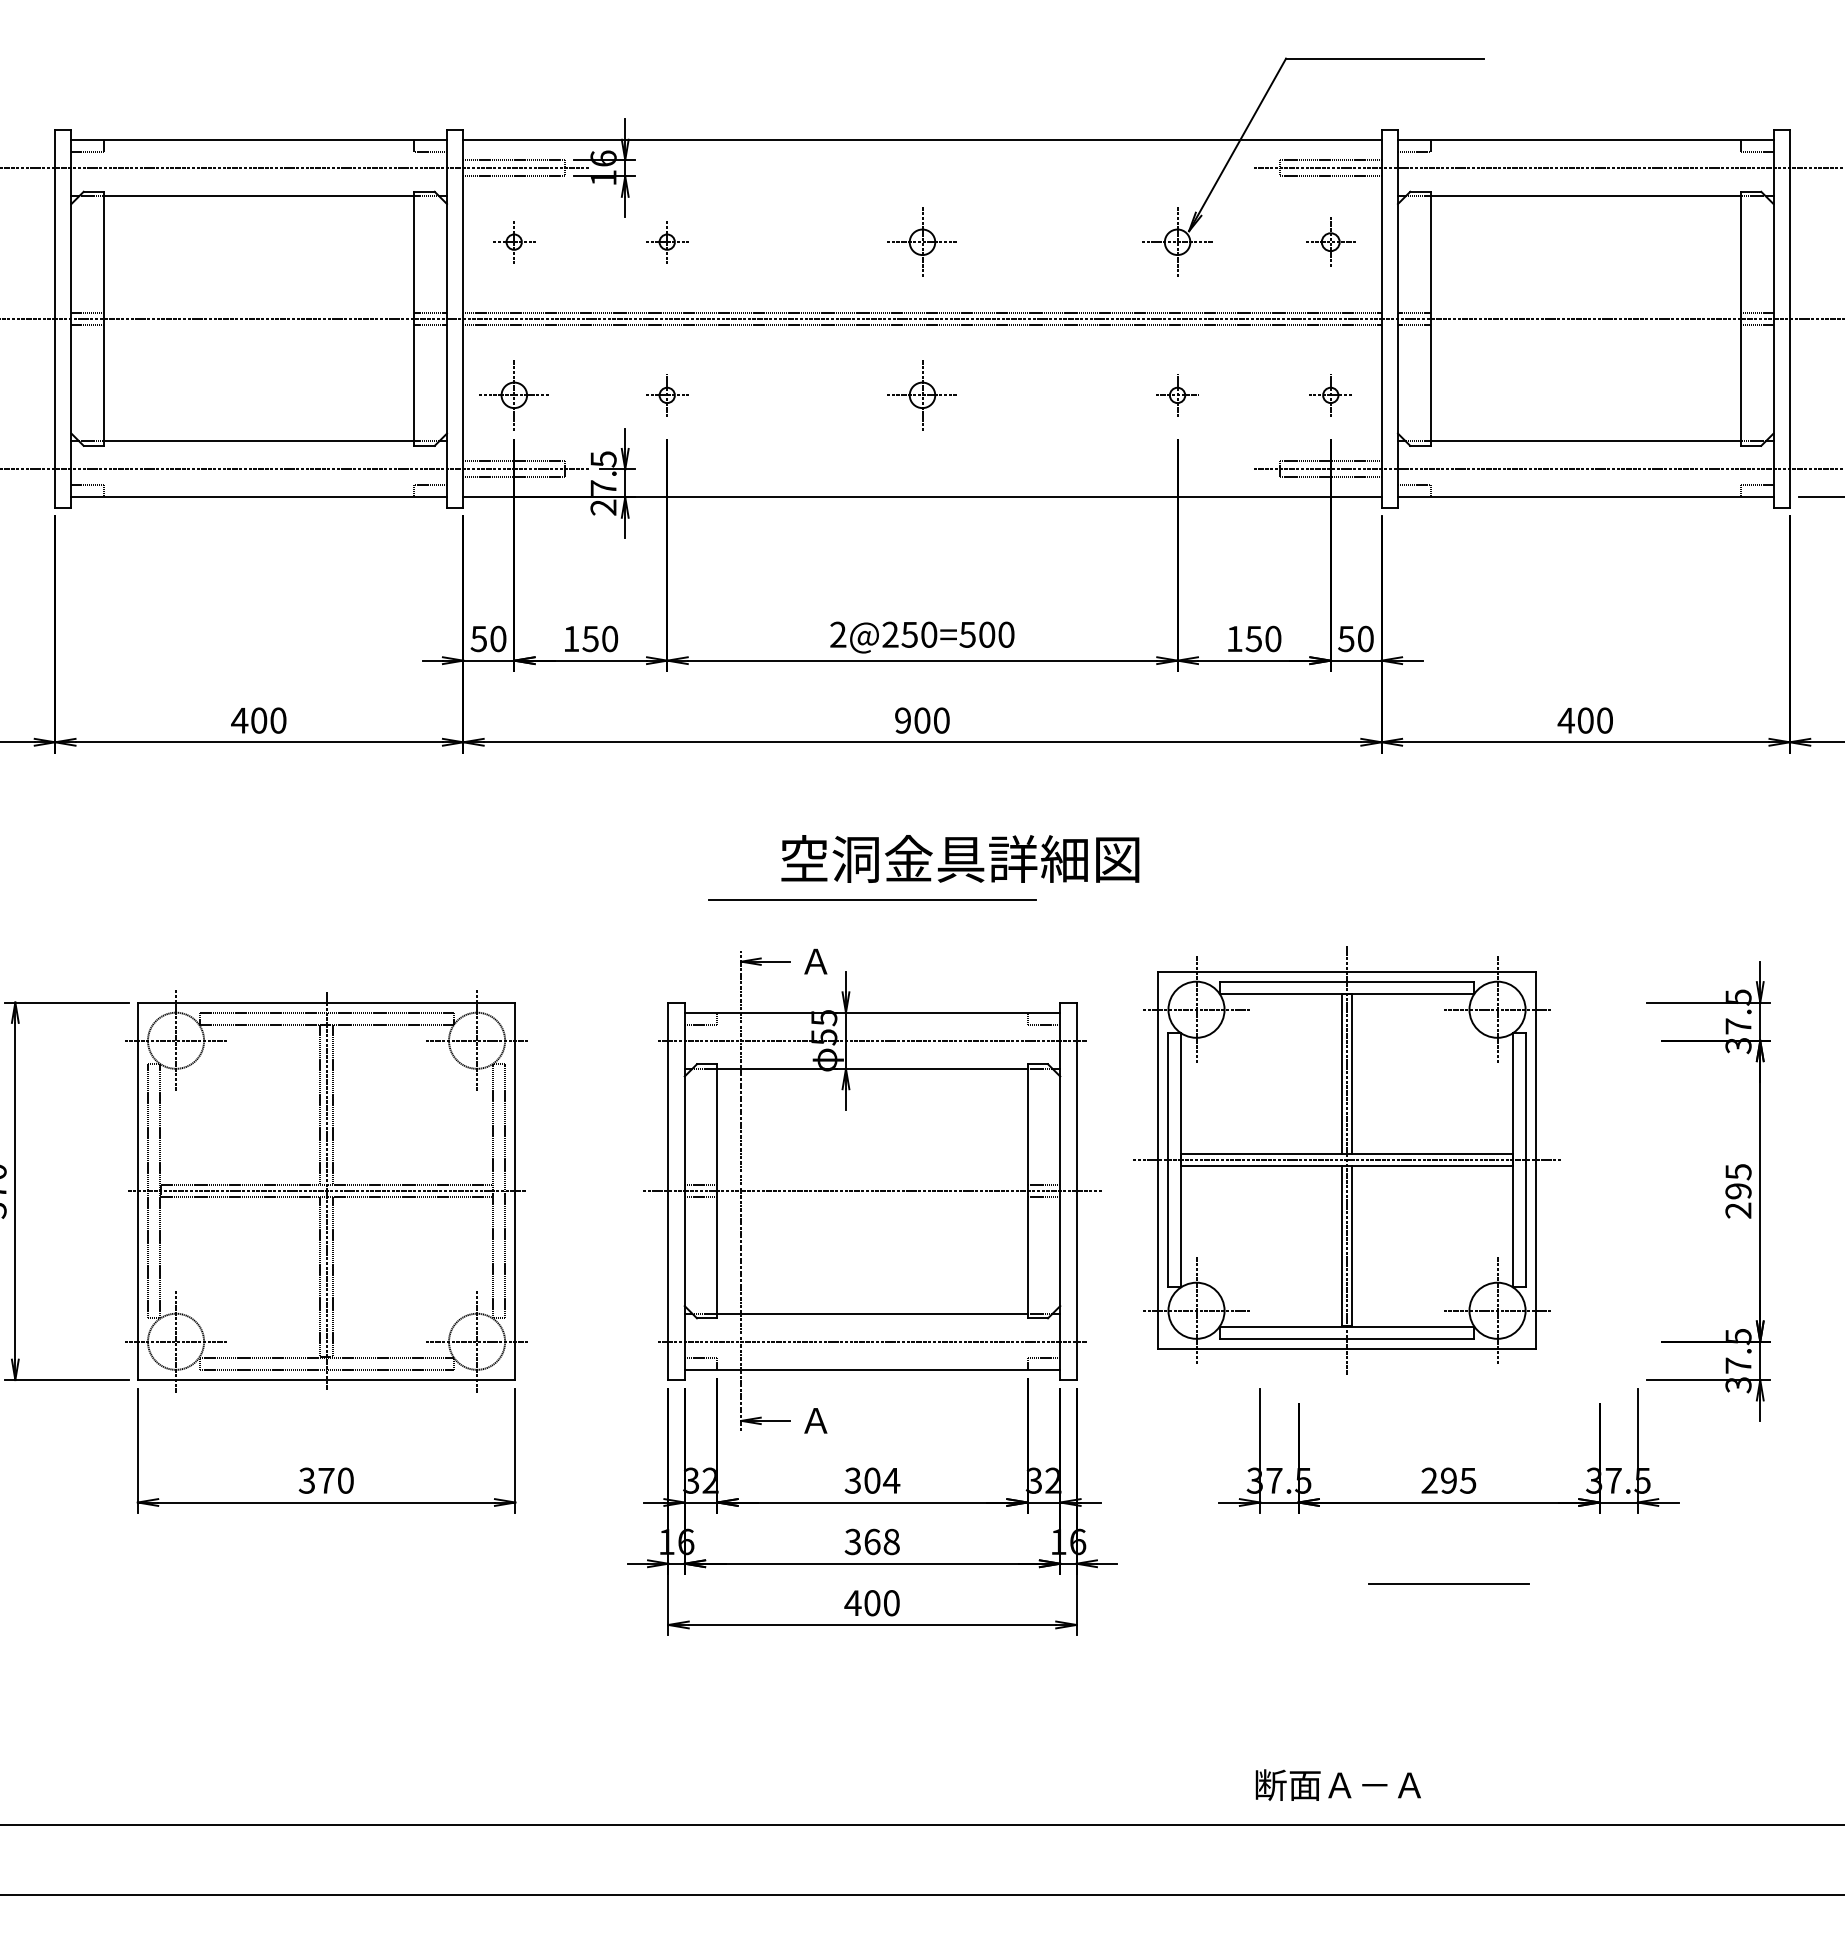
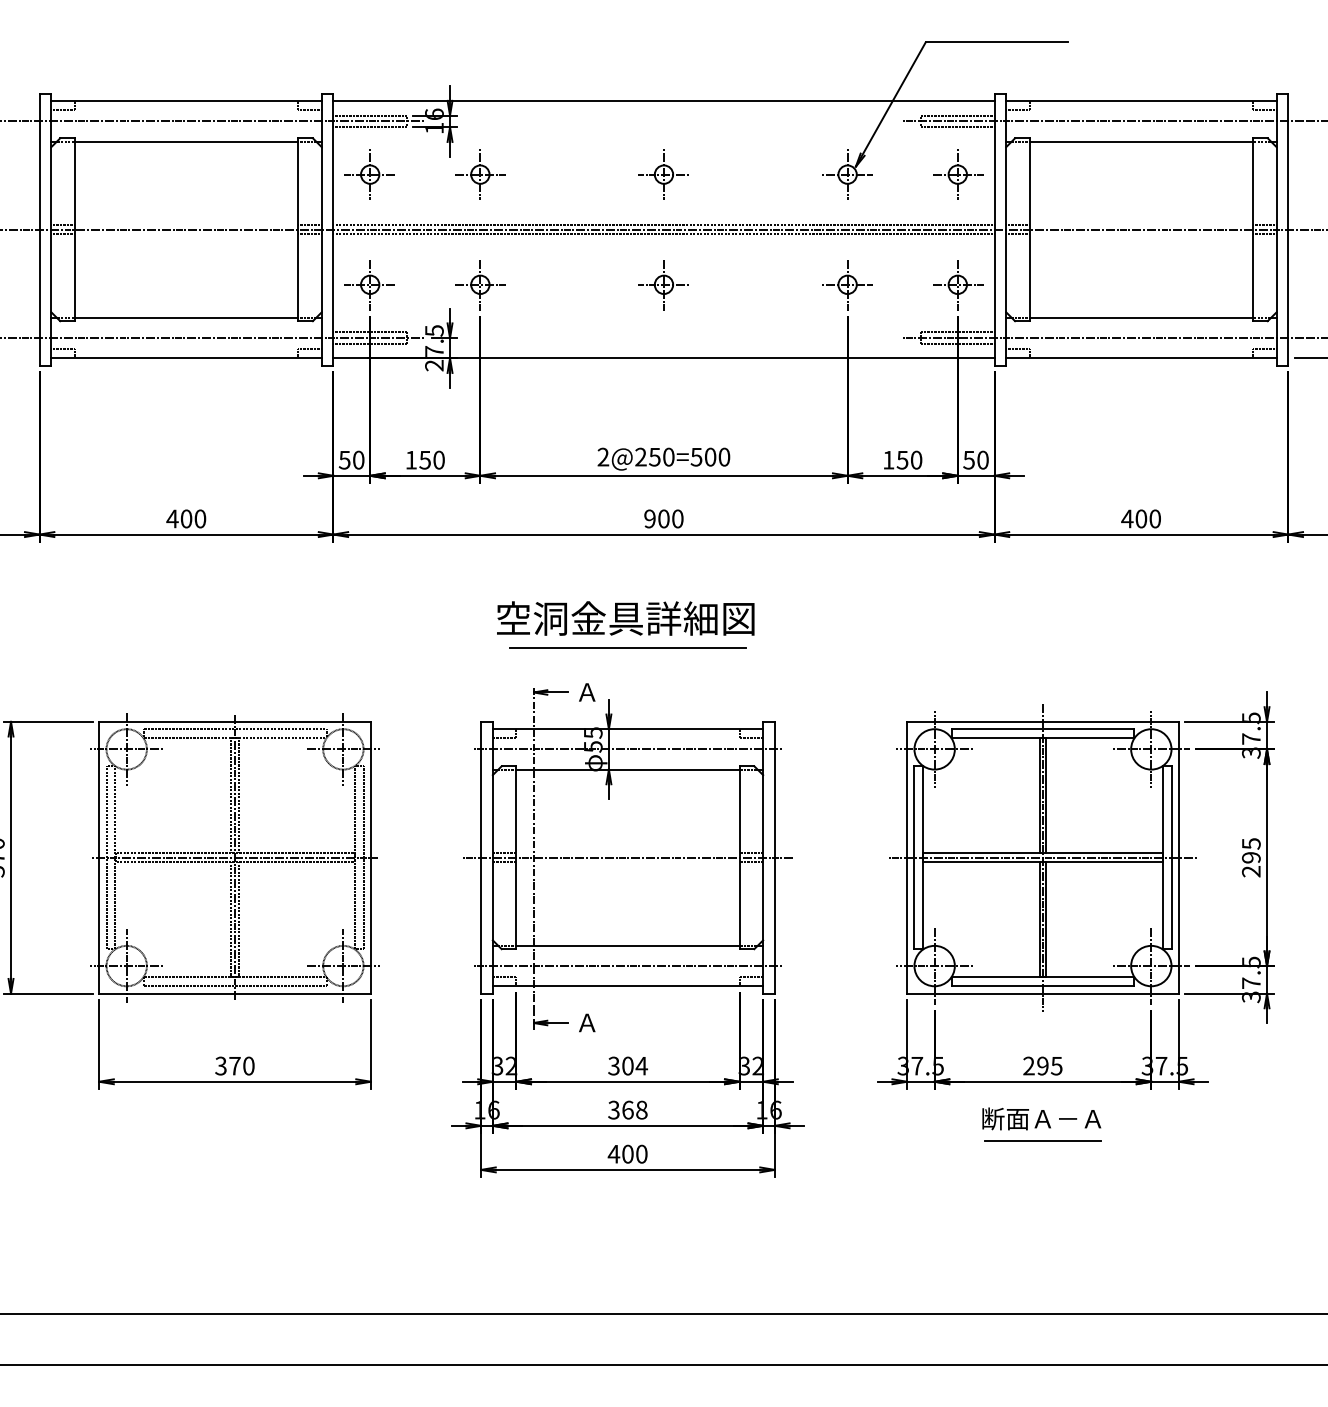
part: (513, 241) -> (369, 174), size x1.67
part: (666, 241) -> (479, 174), size x1.67
part: (1330, 241) -> (957, 174), size x1.43
part: (666, 395) -> (479, 284), size x1.67
part: (1177, 395) -> (847, 284), size x1.67
part: (1330, 395) -> (957, 284), size x1.67
text: (960, 858) -> (625, 618), moved
part: (1346, 1160) -> (1042, 857), moved
text: (1337, 1784) -> (1041, 1118), moved

